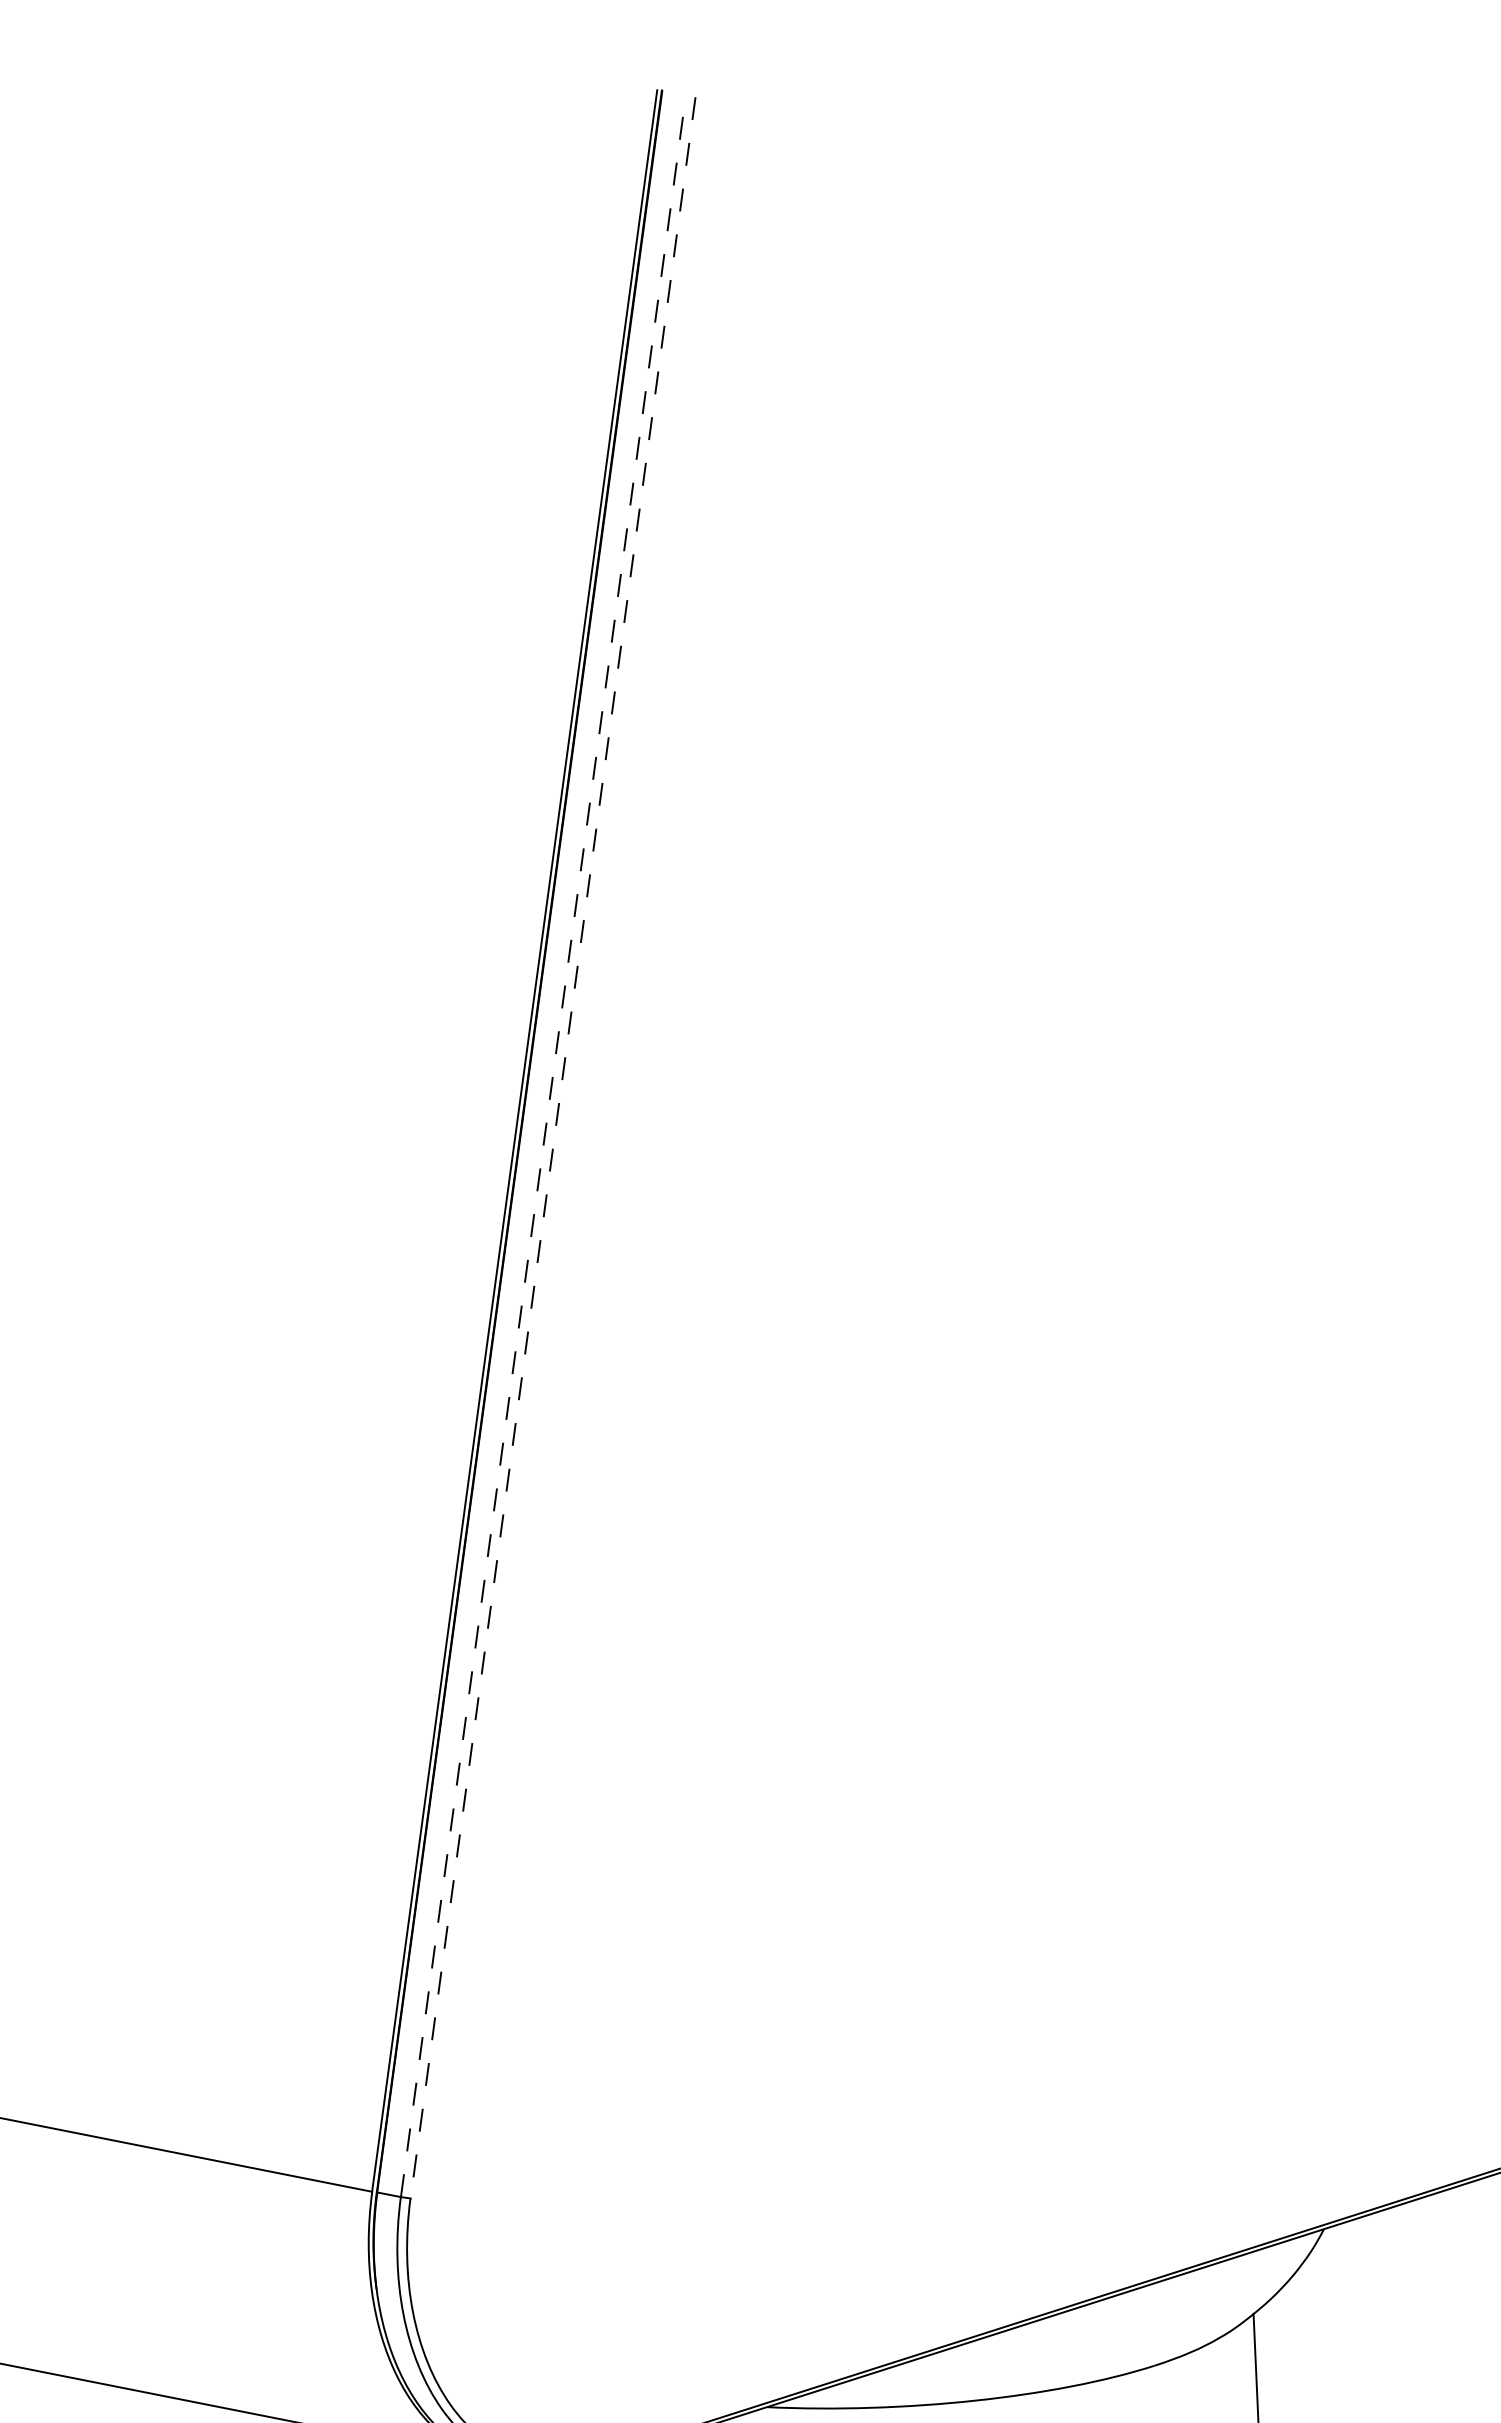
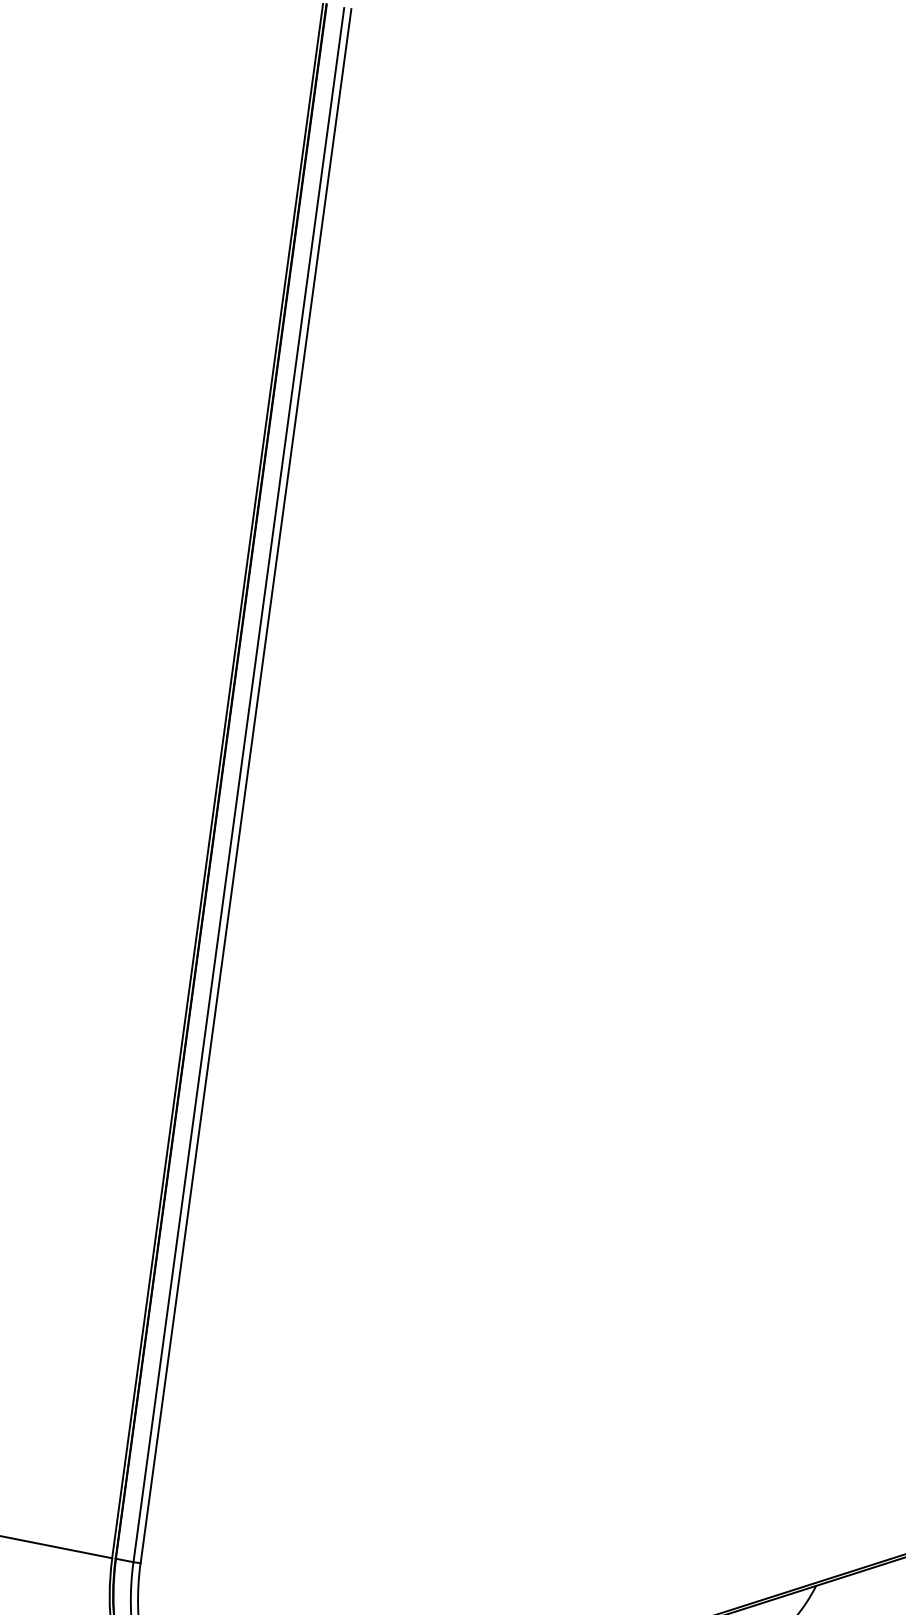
line: (543, 1145) -> (238, 784), dashed -> solid
line: (553, 1148) -> (246, 786), dashed -> solid

